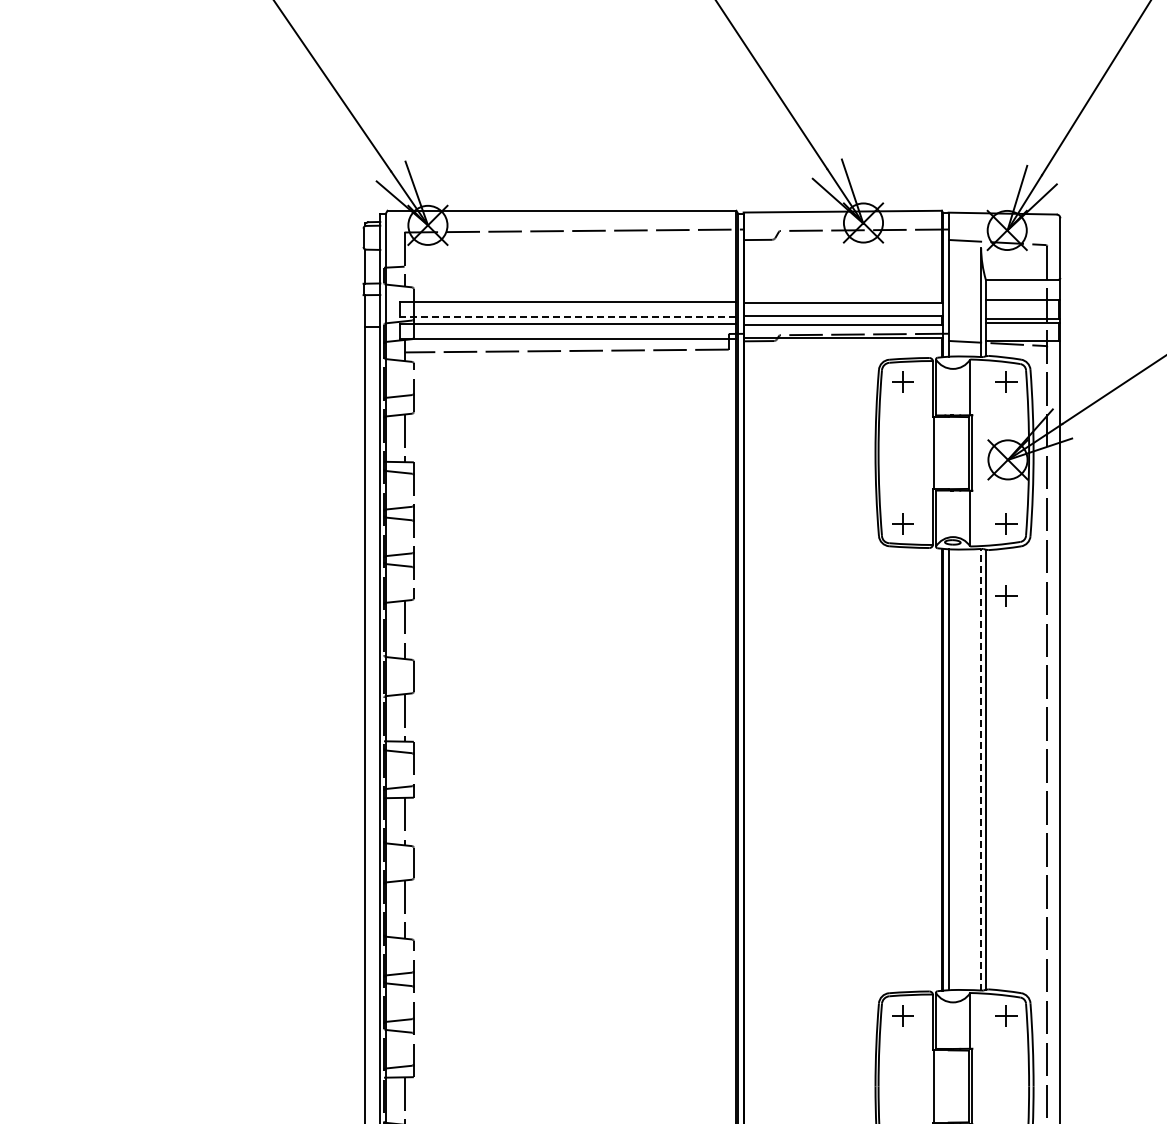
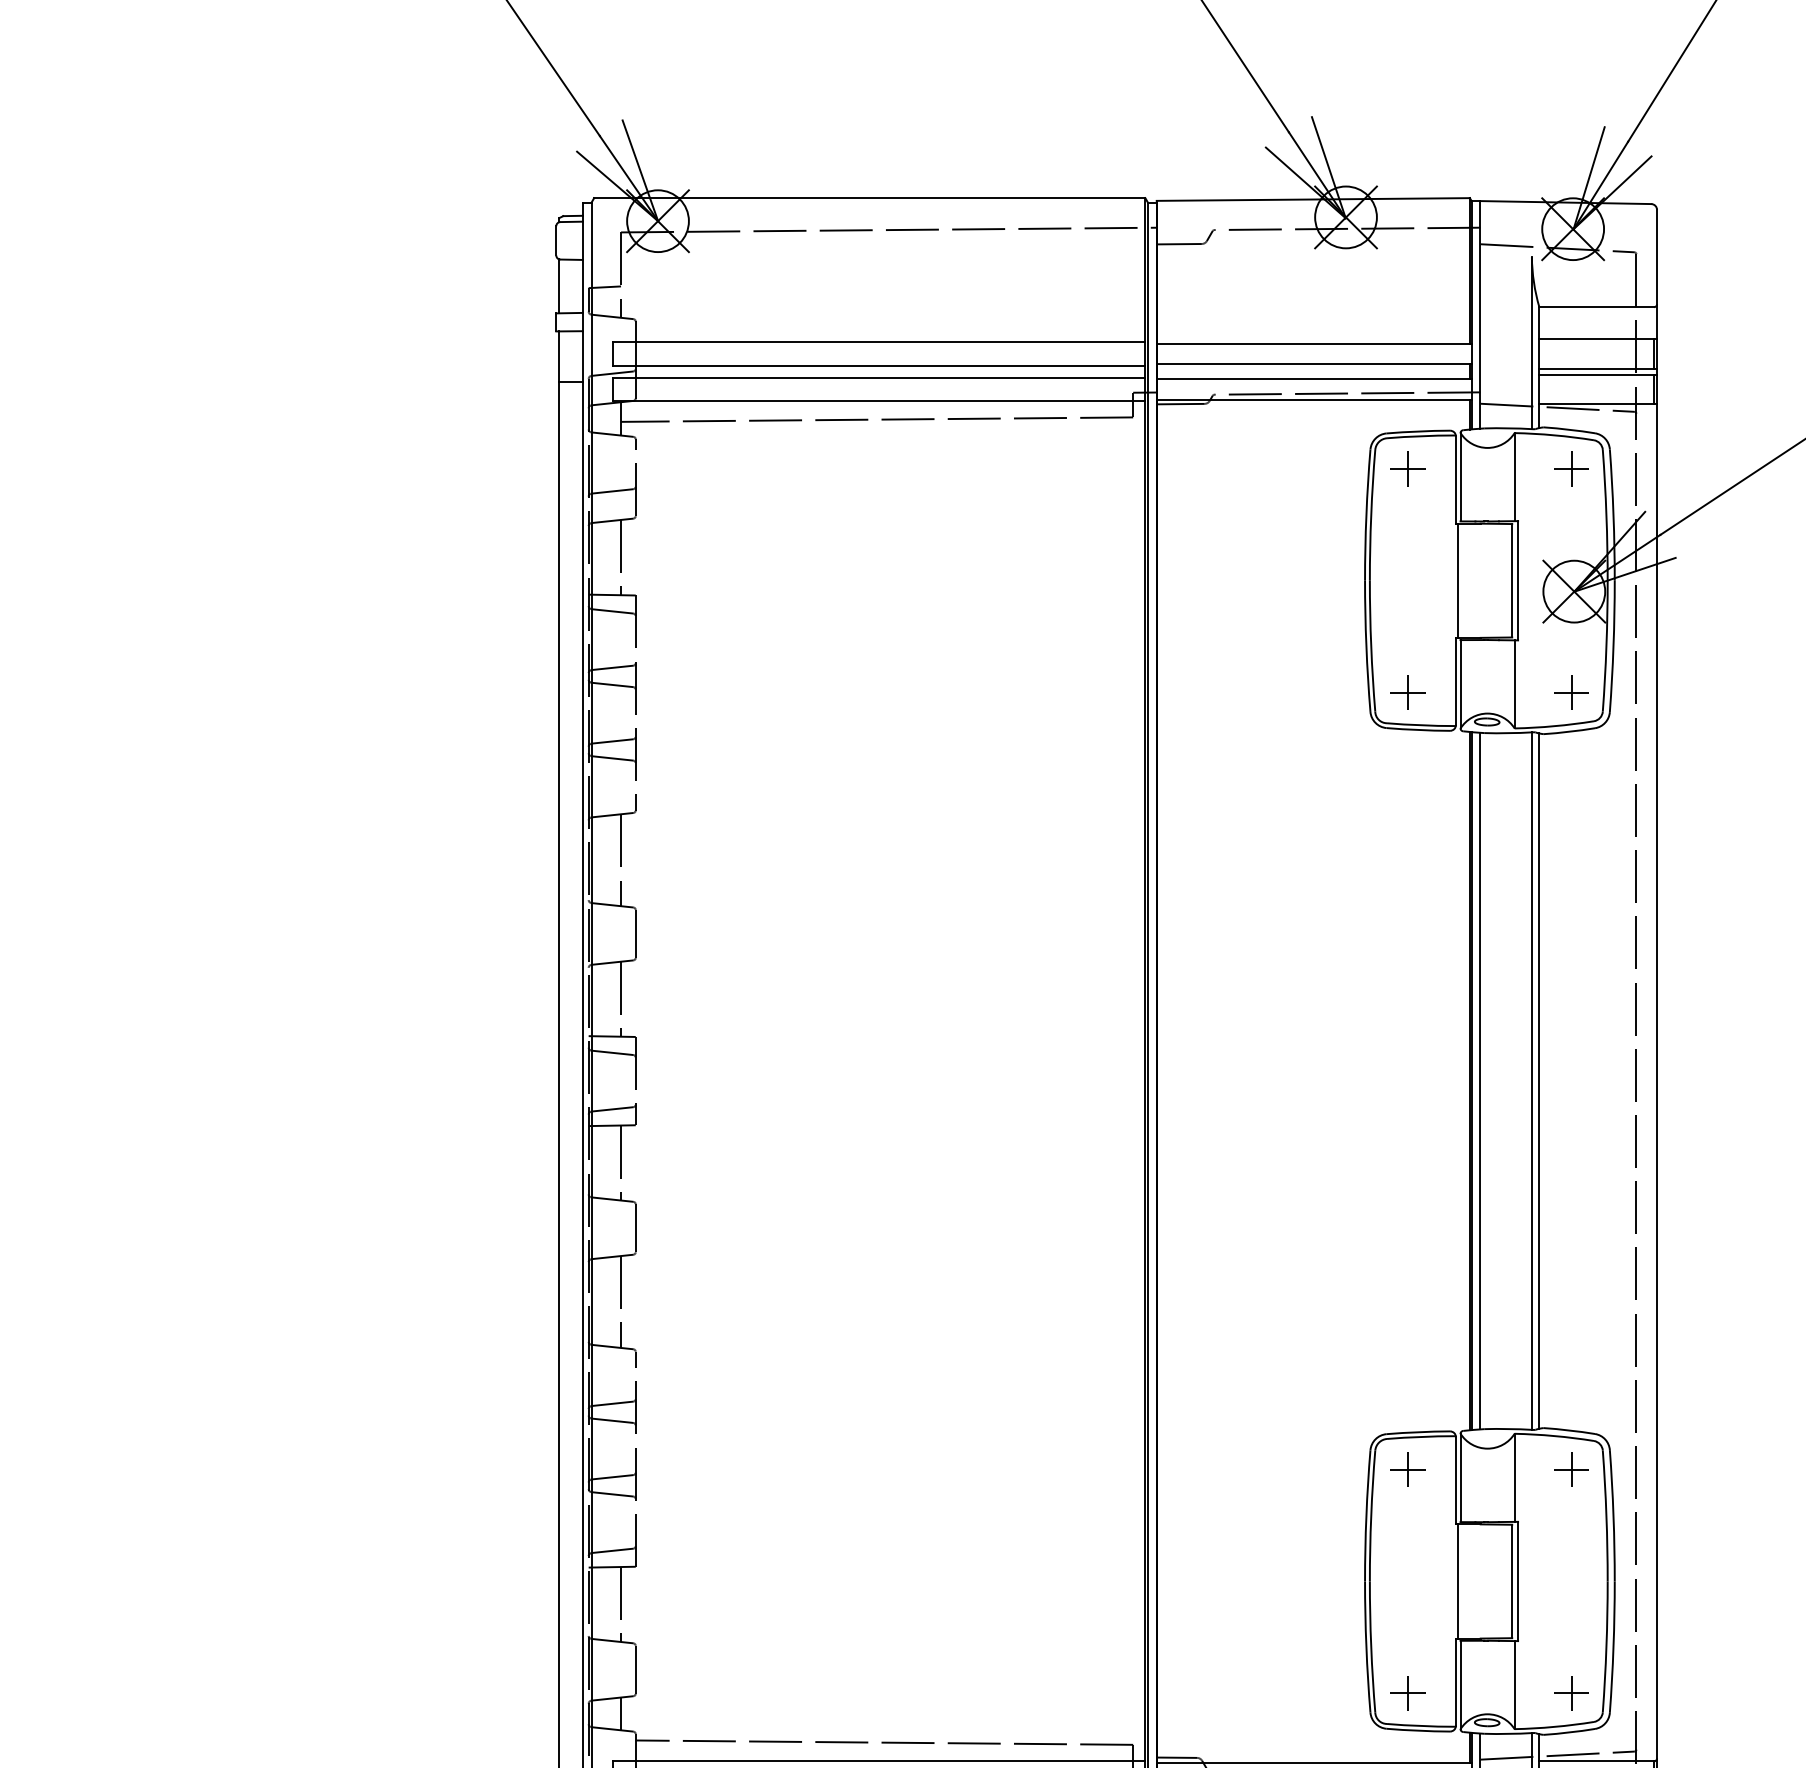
line: (567, 317) -> (878, 366), dashed -> solid
part: (1006, 595) -> (1571, 805), removed
line: (981, 769) -> (1532, 1080), dashed -> solid

